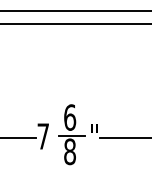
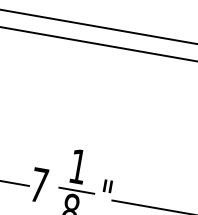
text: (70, 117) -> (78, 166), 6 -> 1

